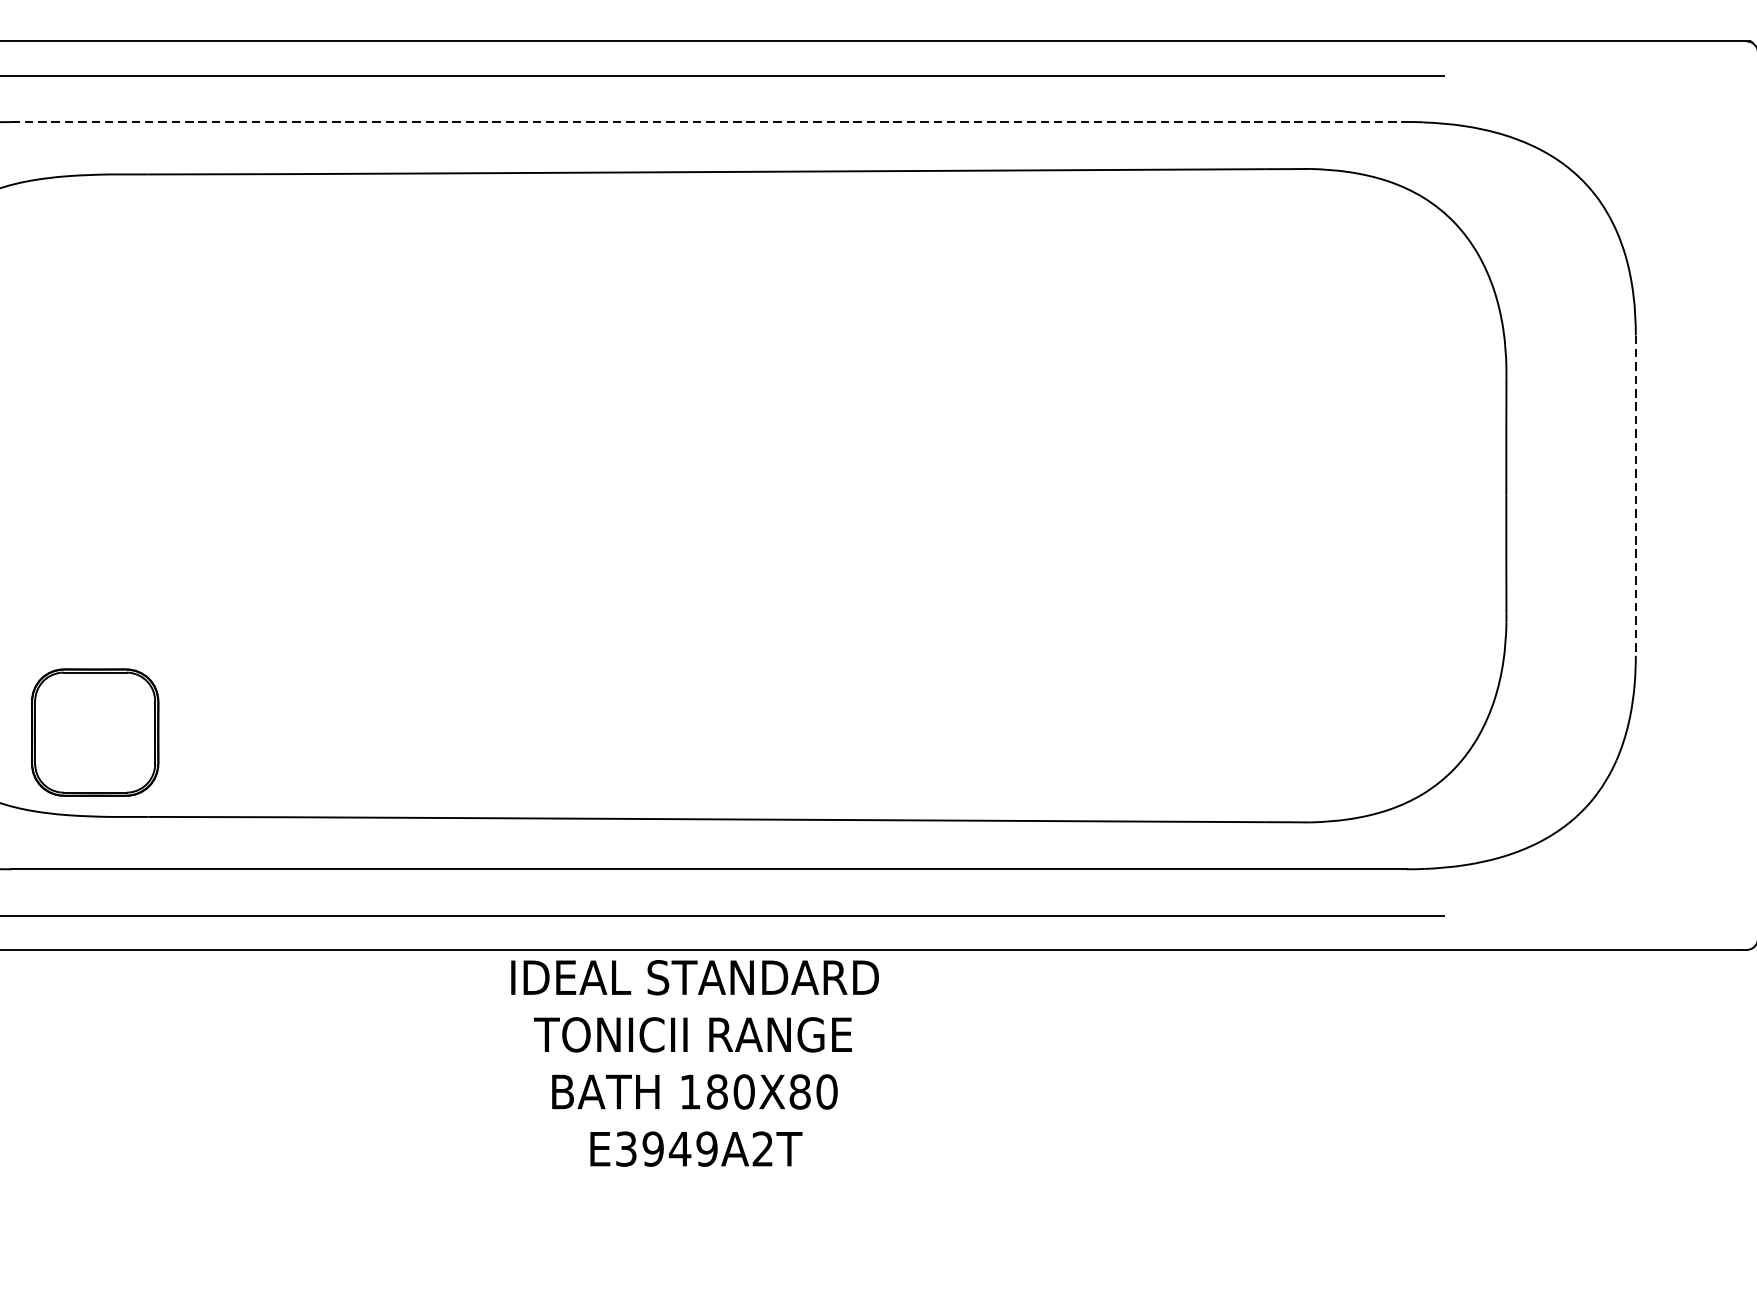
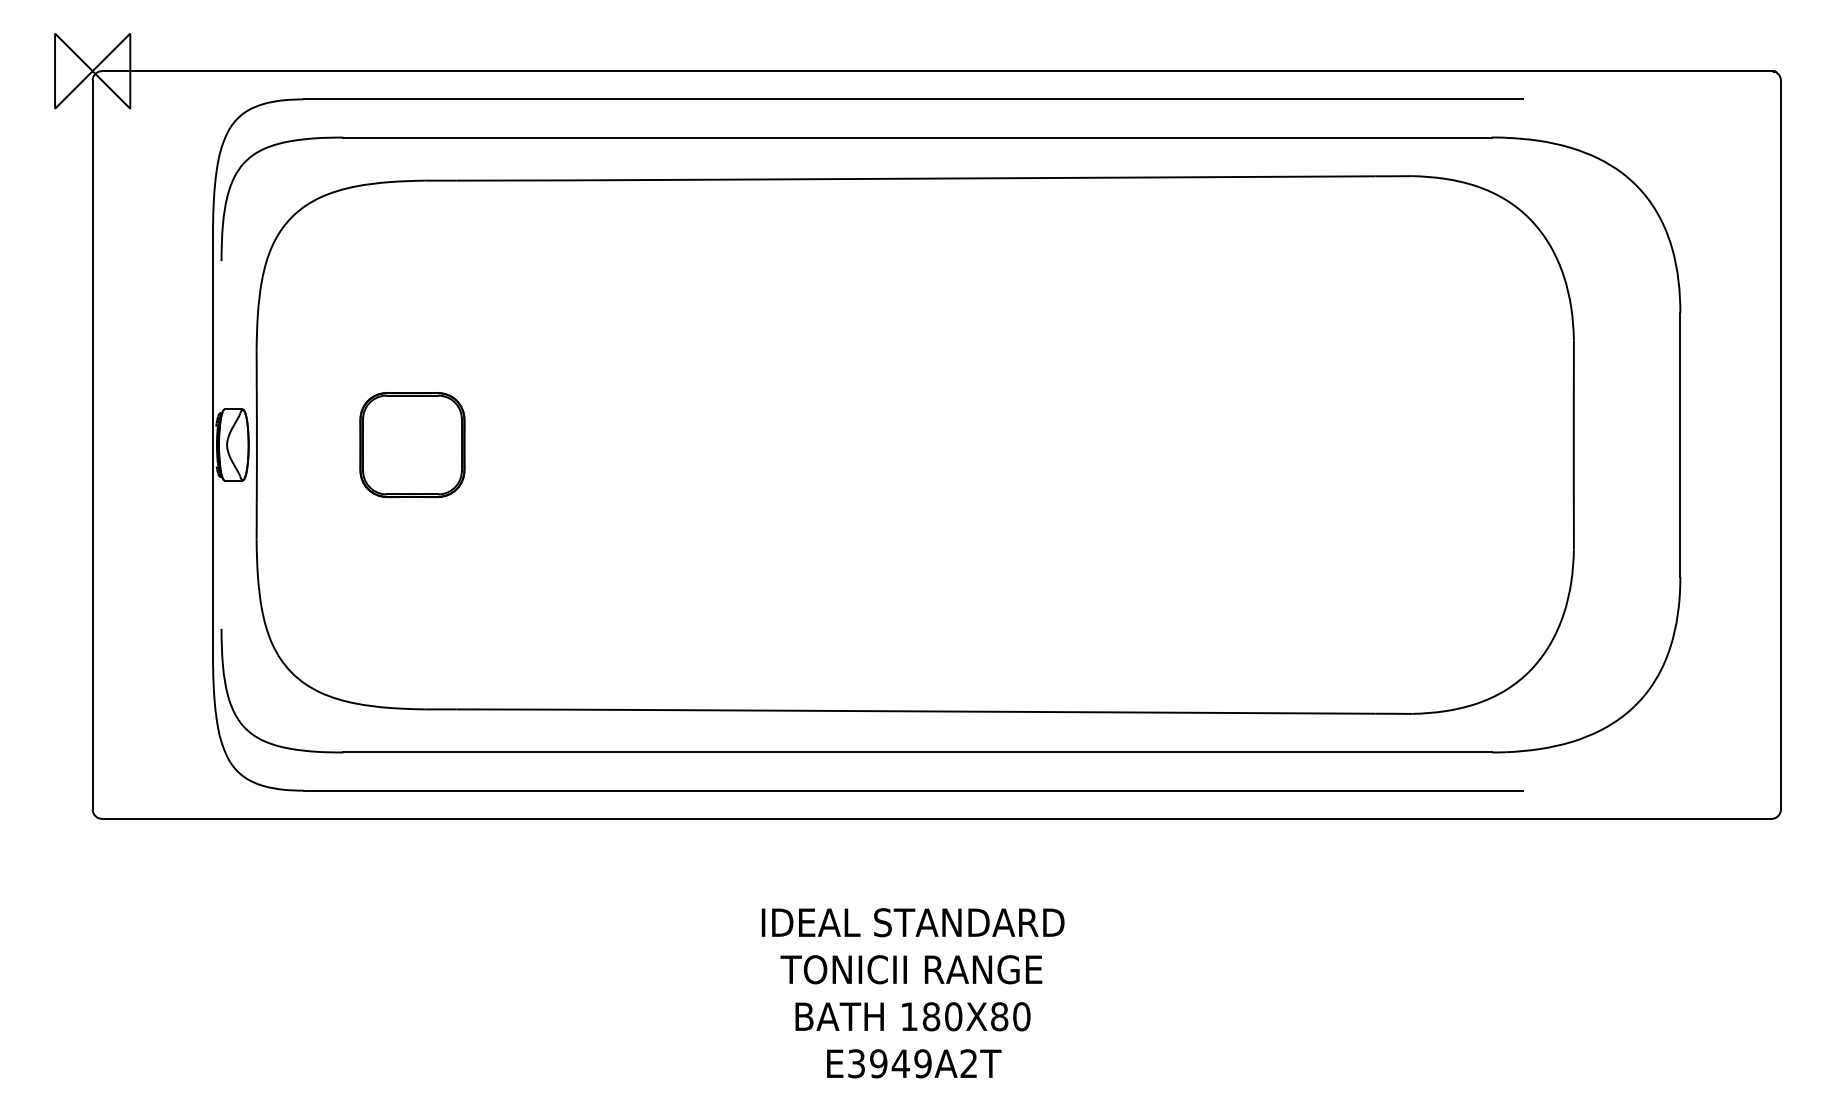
line: (710, 122) -> (918, 137), dashed -> solid
line: (1635, 496) -> (1680, 445), dashed -> solid
part: (95, 731) -> (412, 444), moved
text: (694, 1063) -> (912, 993), moved

